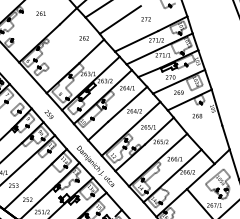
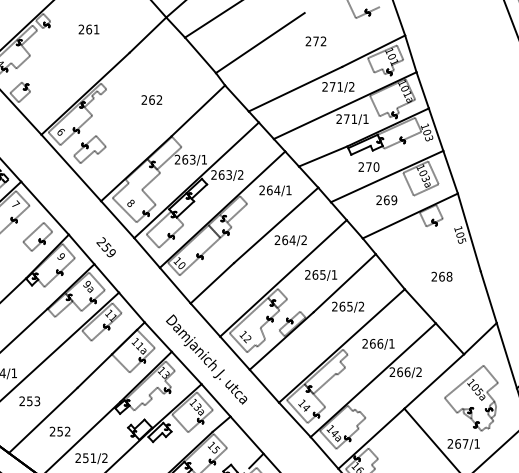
text: (83, 38) -> (150, 100), moved
text: (197, 115) -> (442, 275), moved

